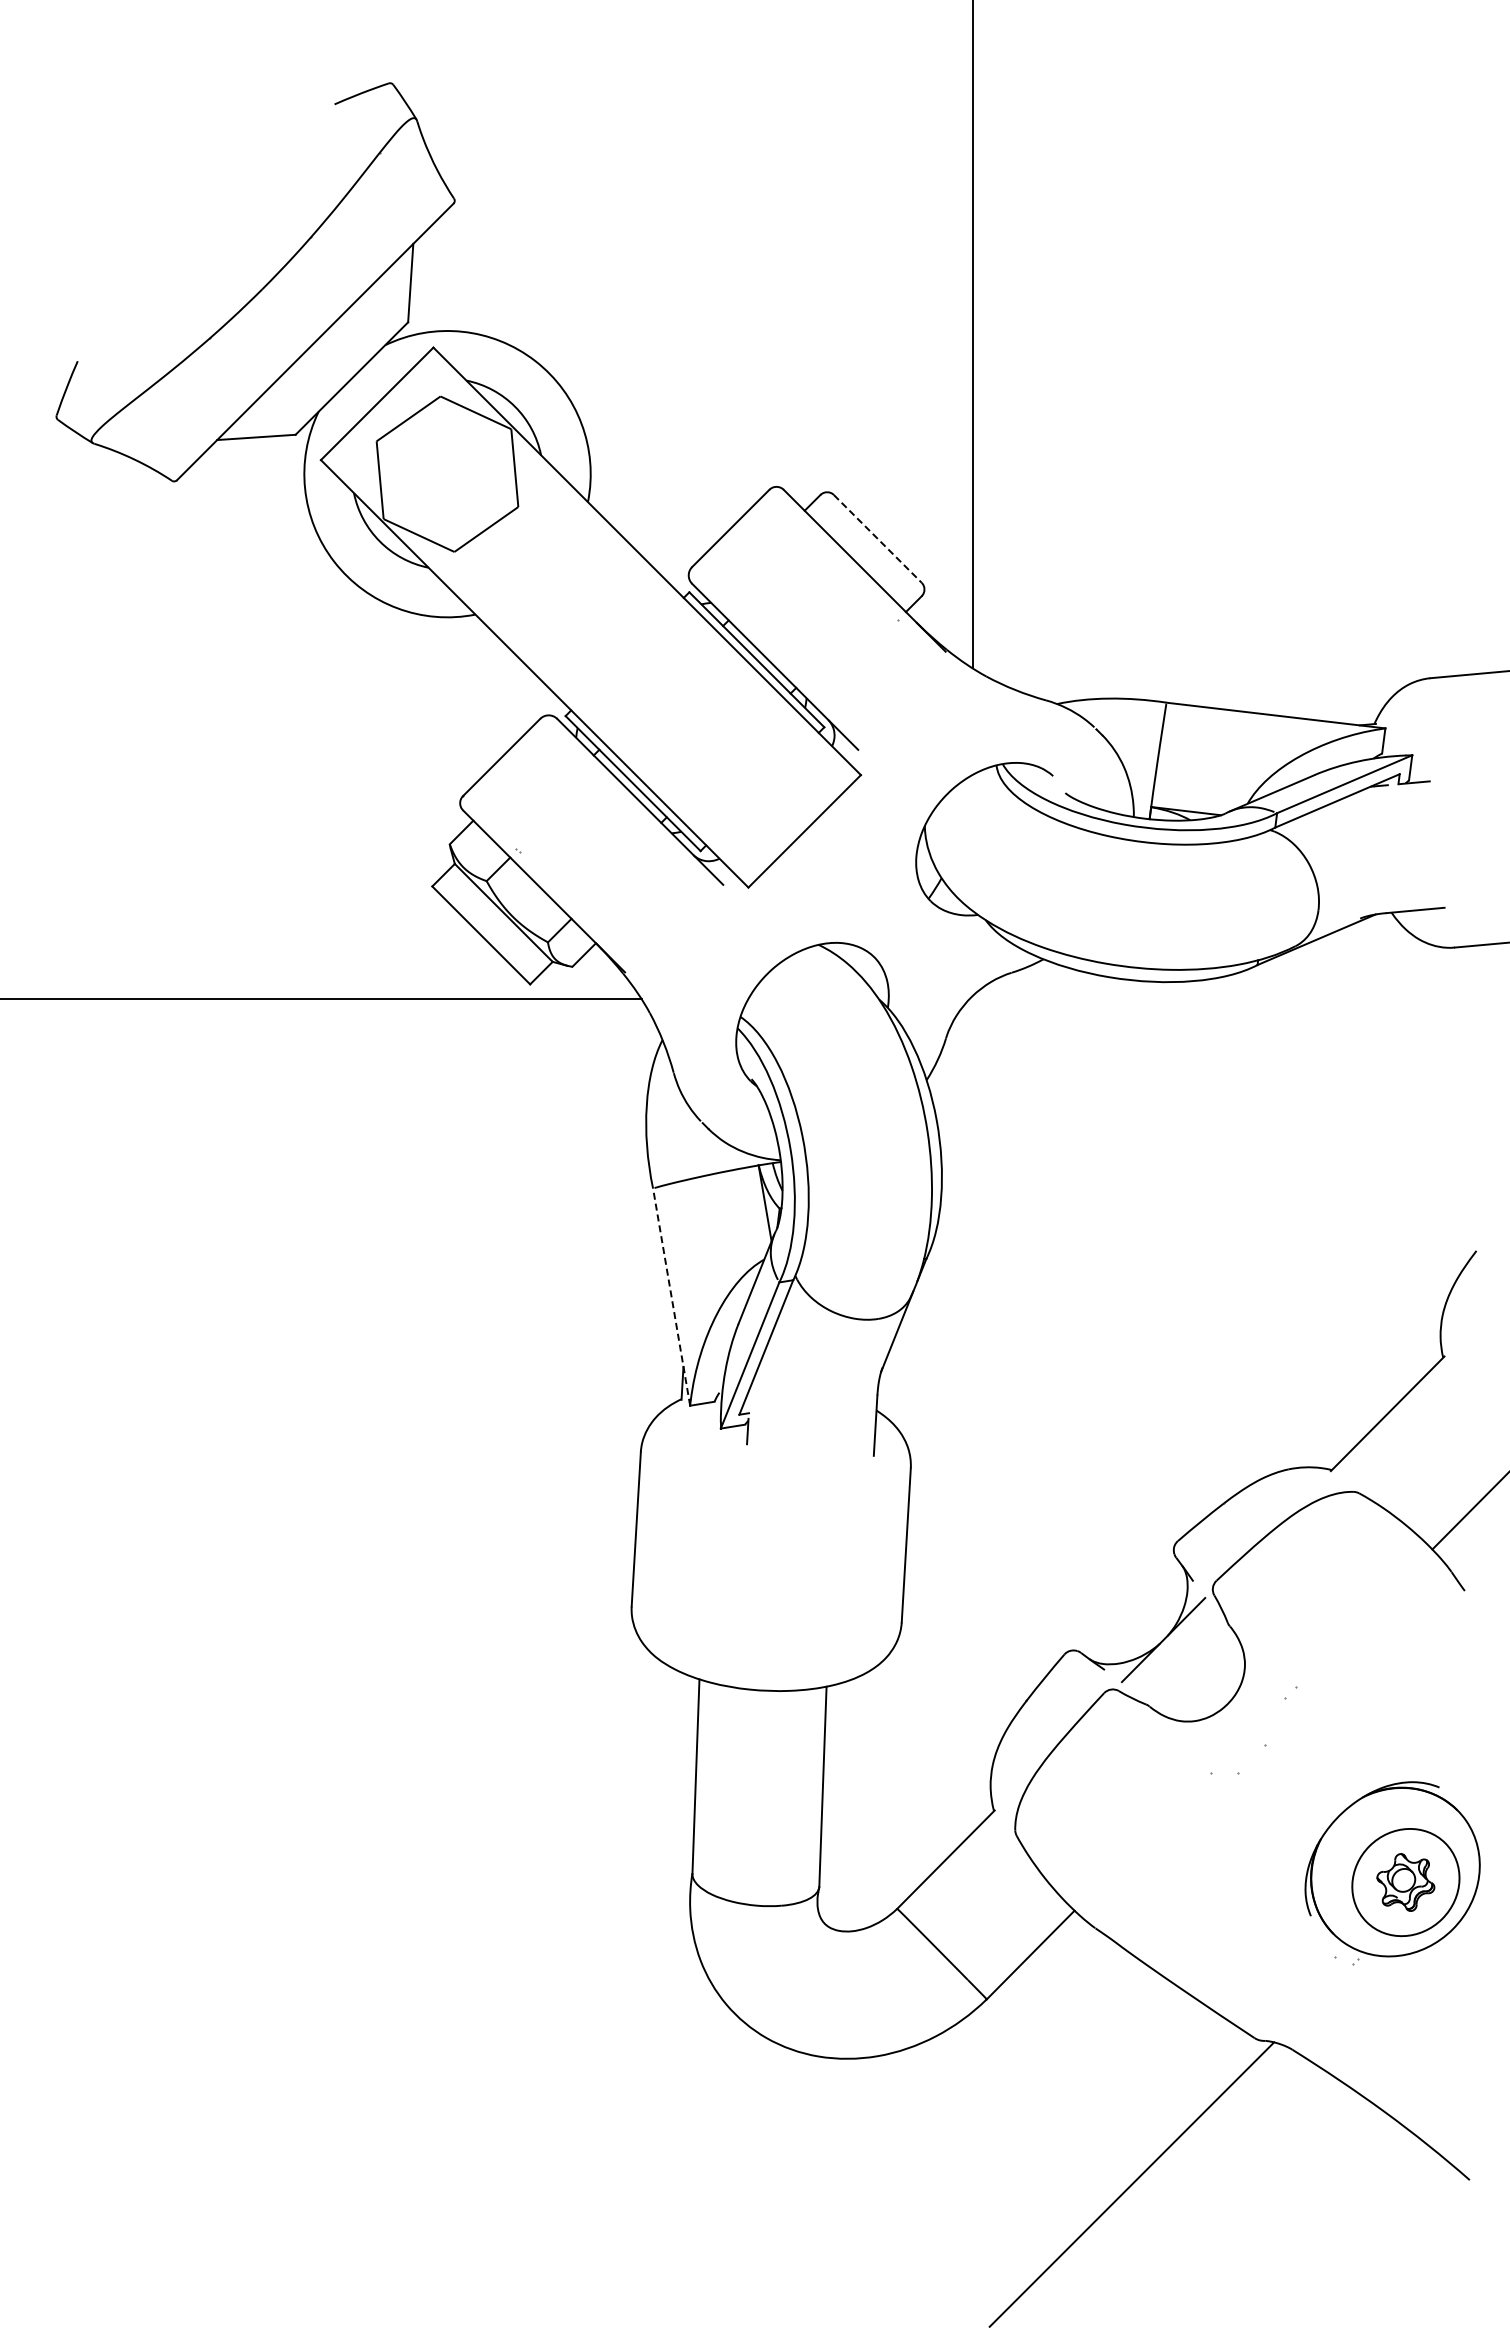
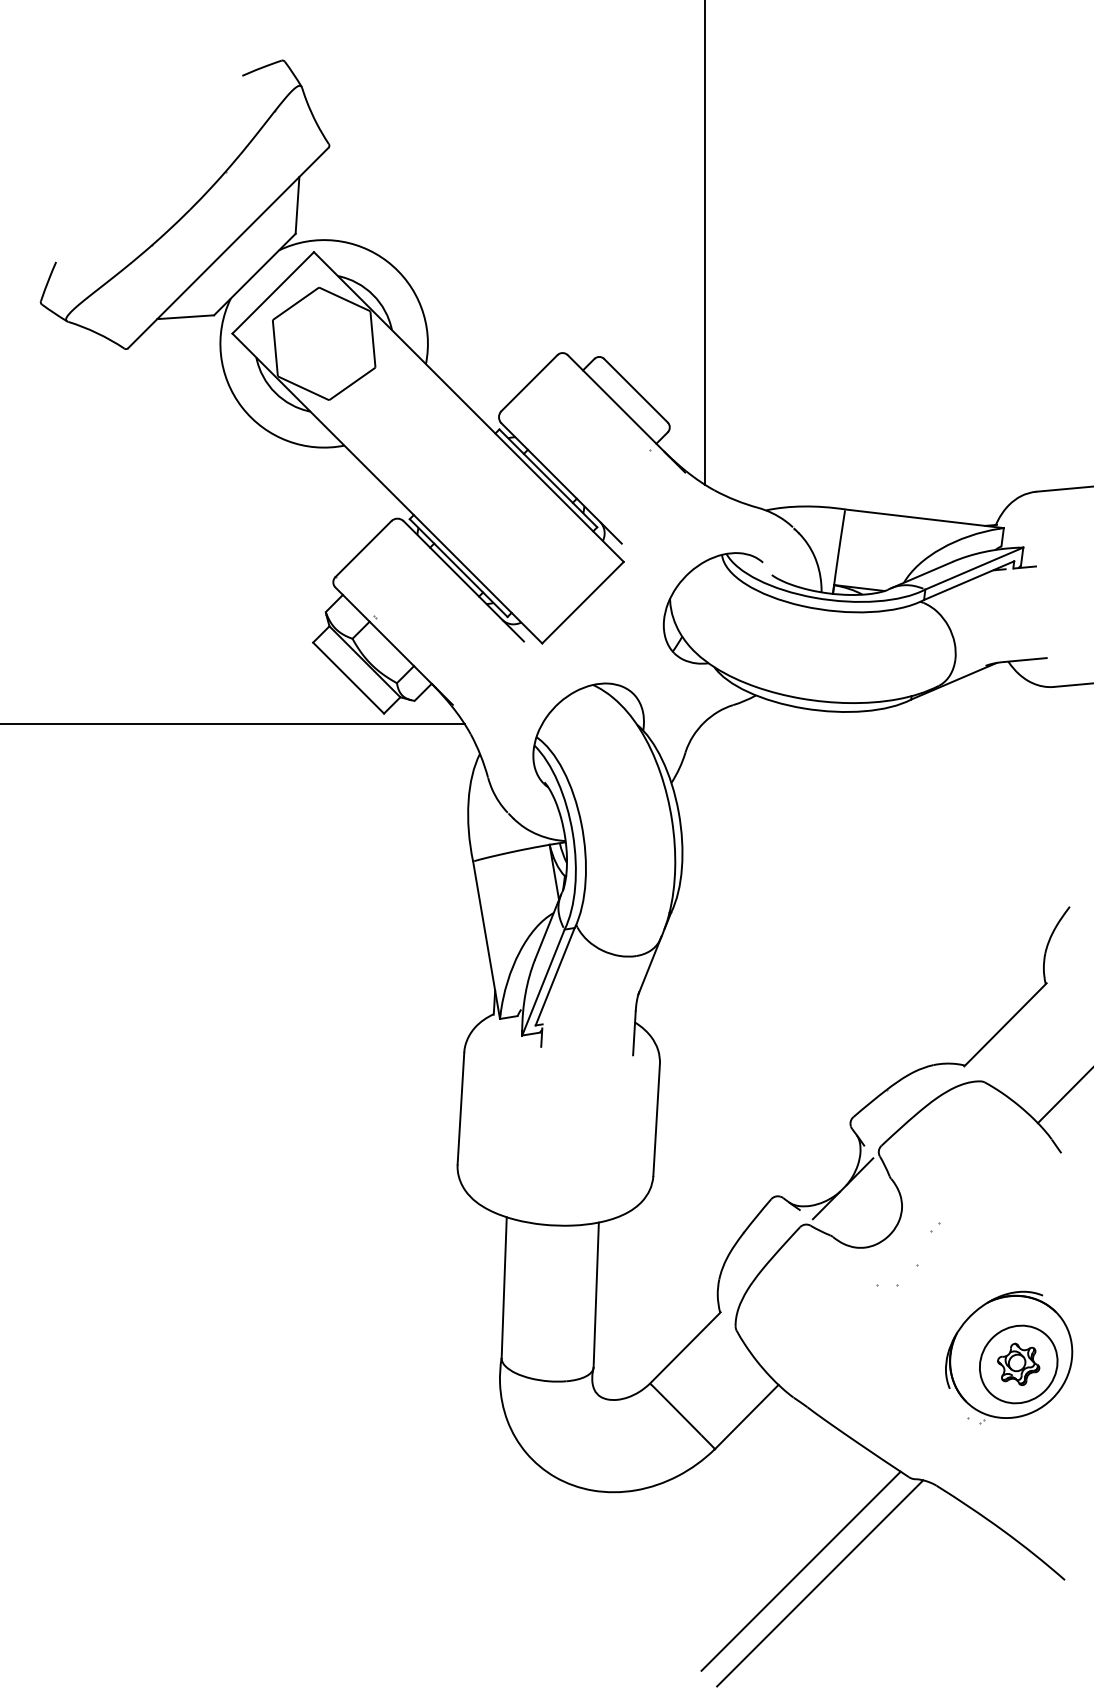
line: (878, 539) -> (636, 391), dashed -> solid
line: (671, 1296) -> (486, 939), dashed -> solid
line: (1105, 2167) -> (801, 1571), added

